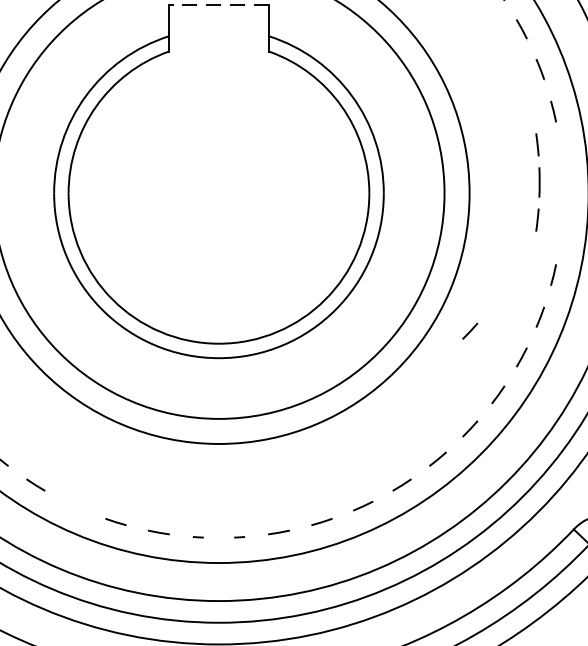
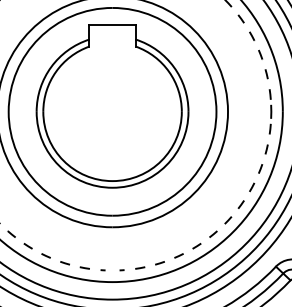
line: (218, 5) -> (112, 25), dashed -> solid
part: (537, 181) -> (270, 111), moved
arc: (470, 331) -> (228, 175), removed
arc: (73, 505) -> (45, 255), added

